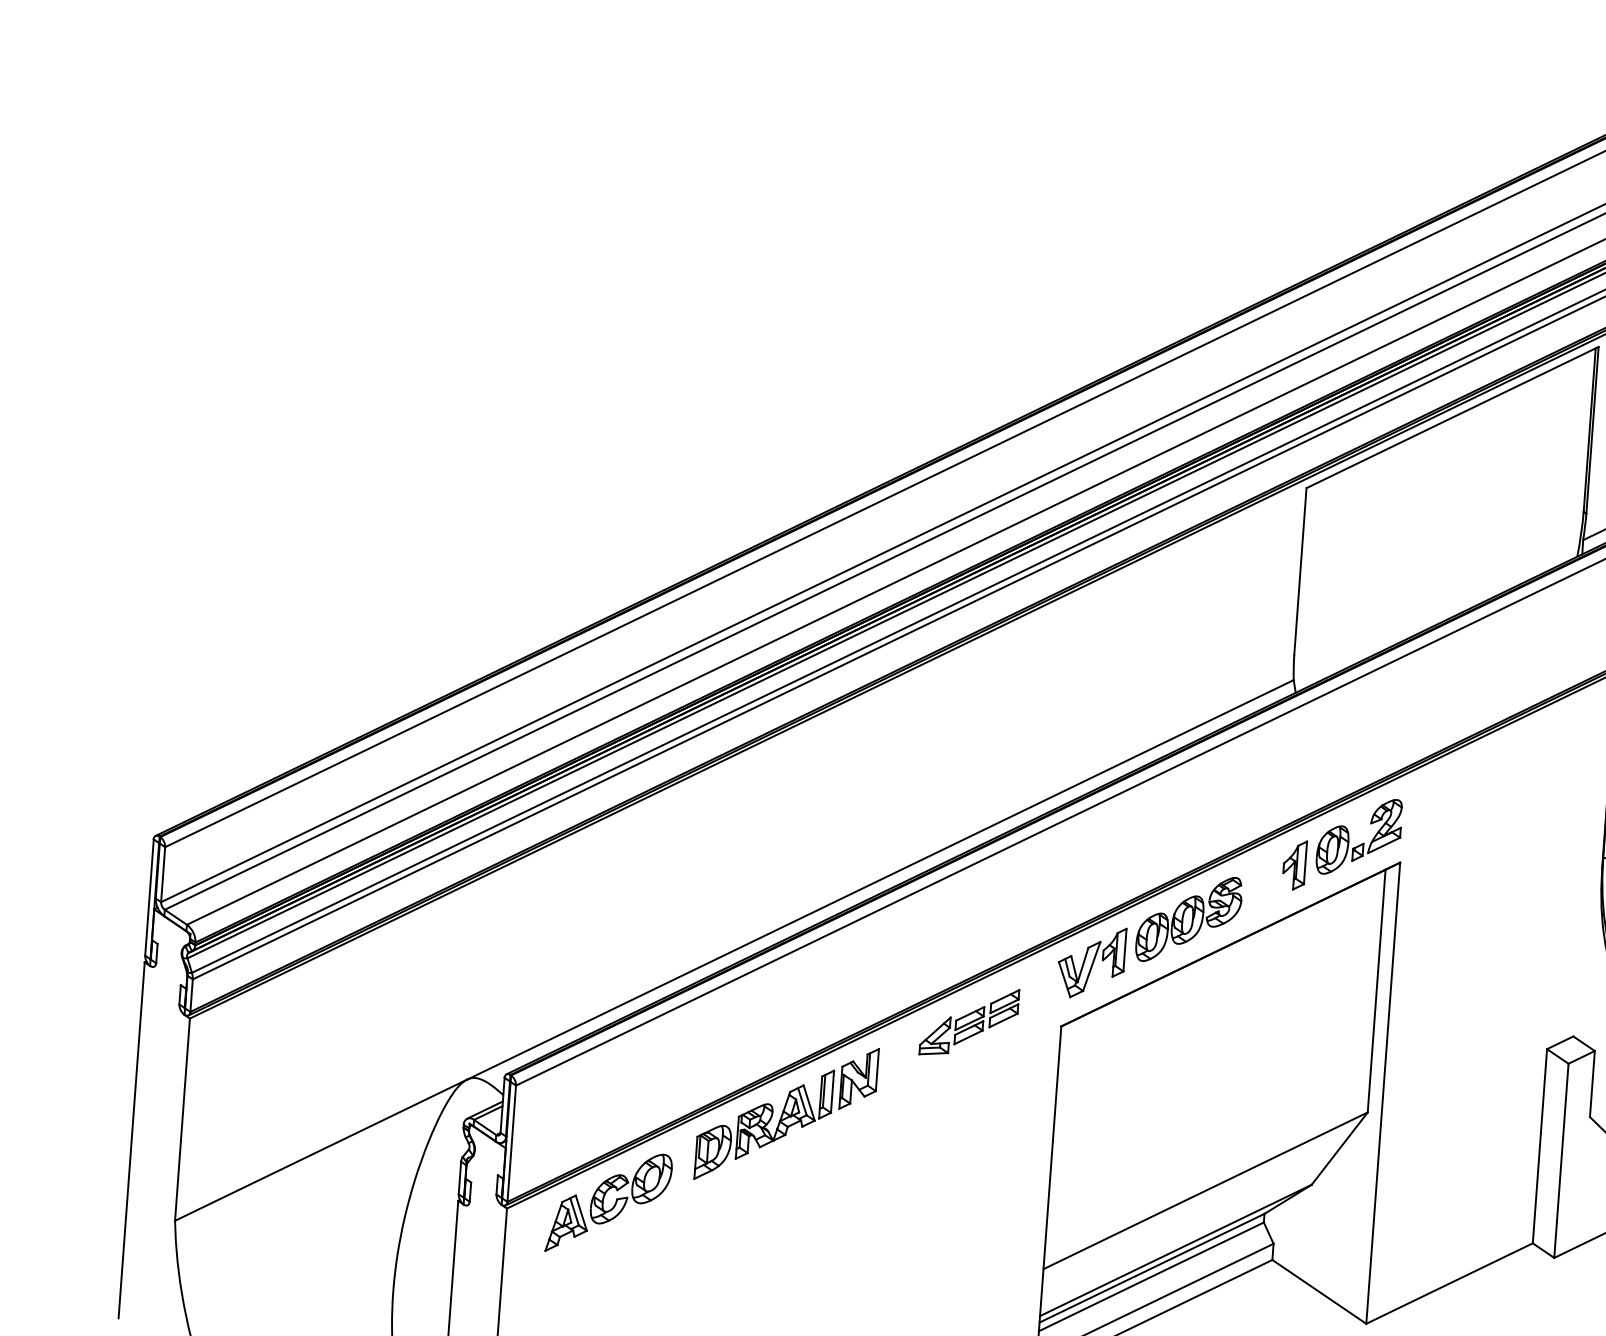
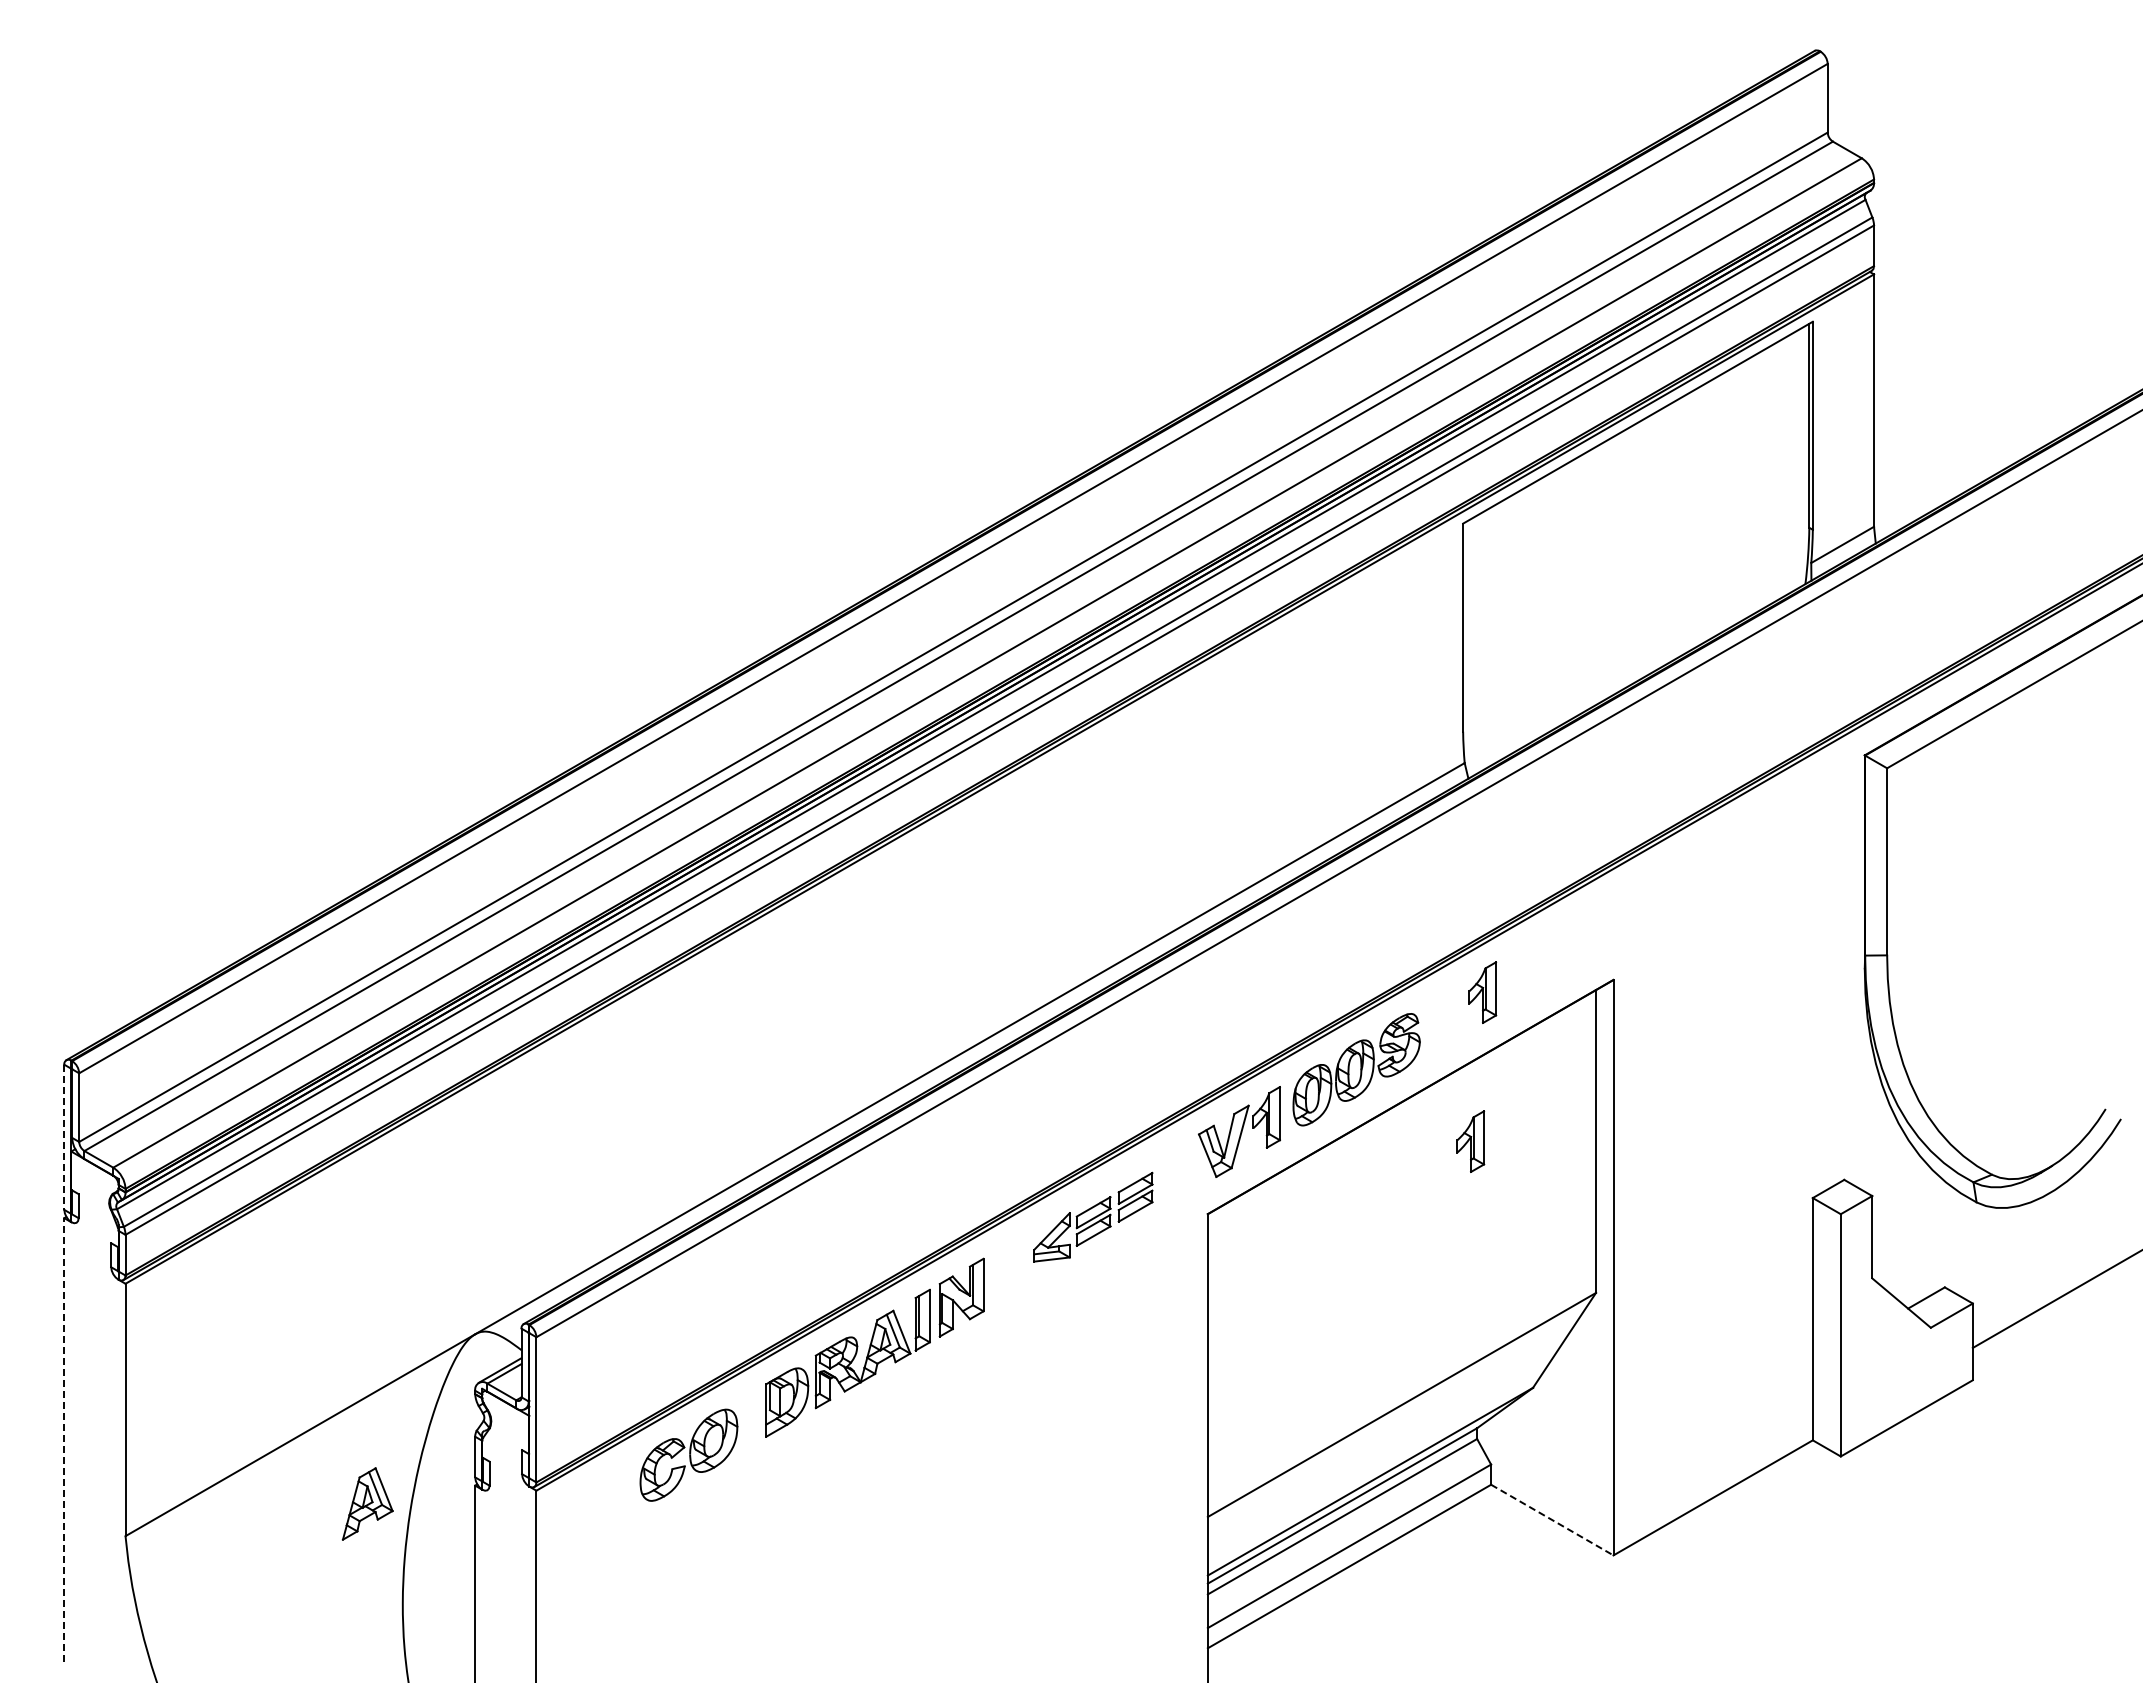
part: (1362, 843) -> (1564, 959), removed
line: (149, 897) -> (64, 1137), solid -> dashed
part: (1276, 983) -> (1470, 1141), added
line: (131, 1139) -> (64, 1439), solid -> dashed
part: (567, 1223) -> (367, 1503), moved
line: (1319, 1292) -> (1552, 1520), solid -> dashed

